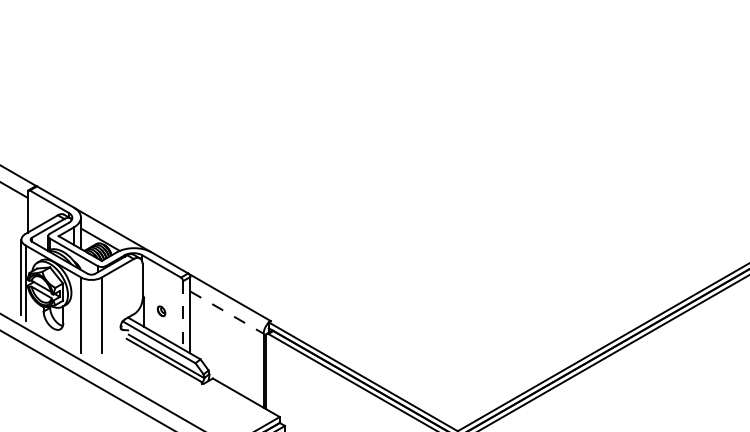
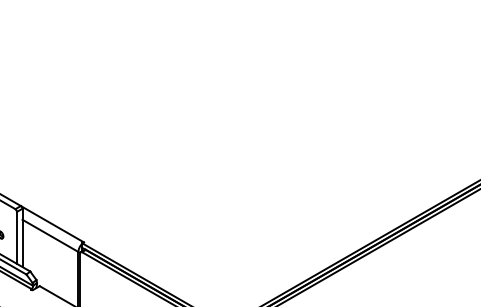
line: (227, 312) -> (50, 235), dashed -> solid
line: (183, 315) -> (17, 238), dashed -> solid

